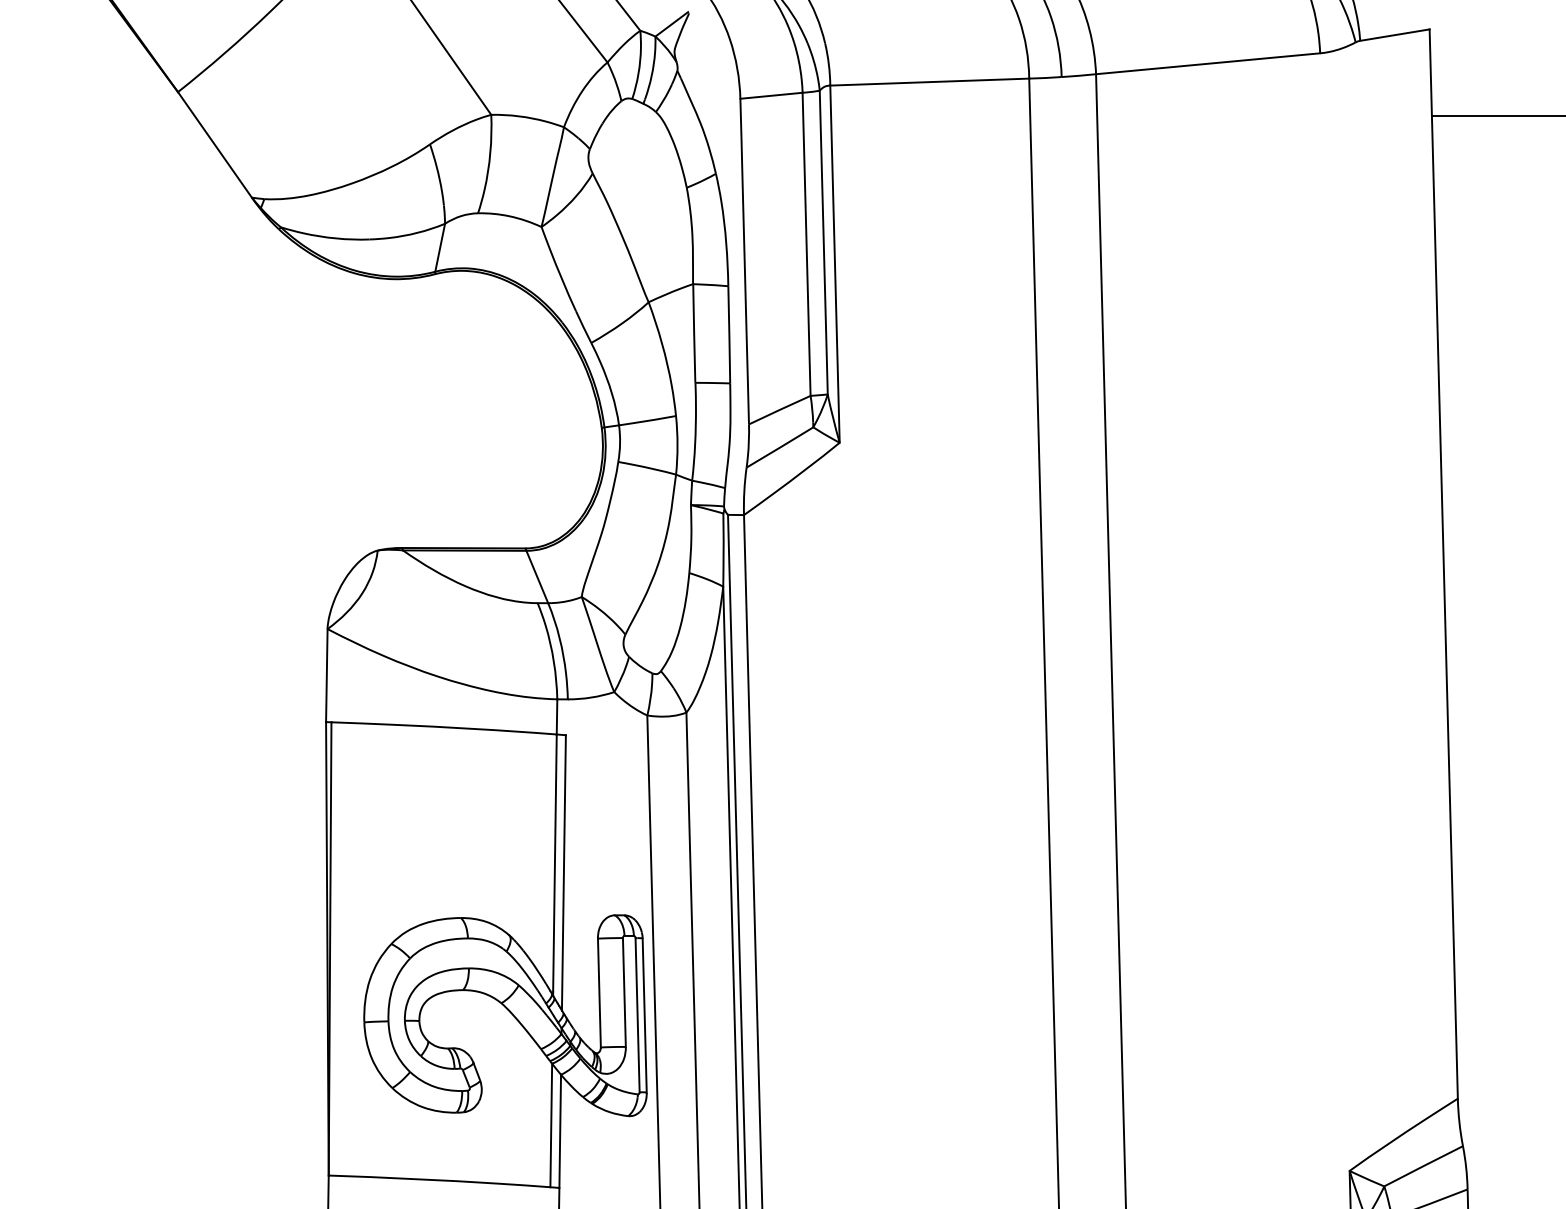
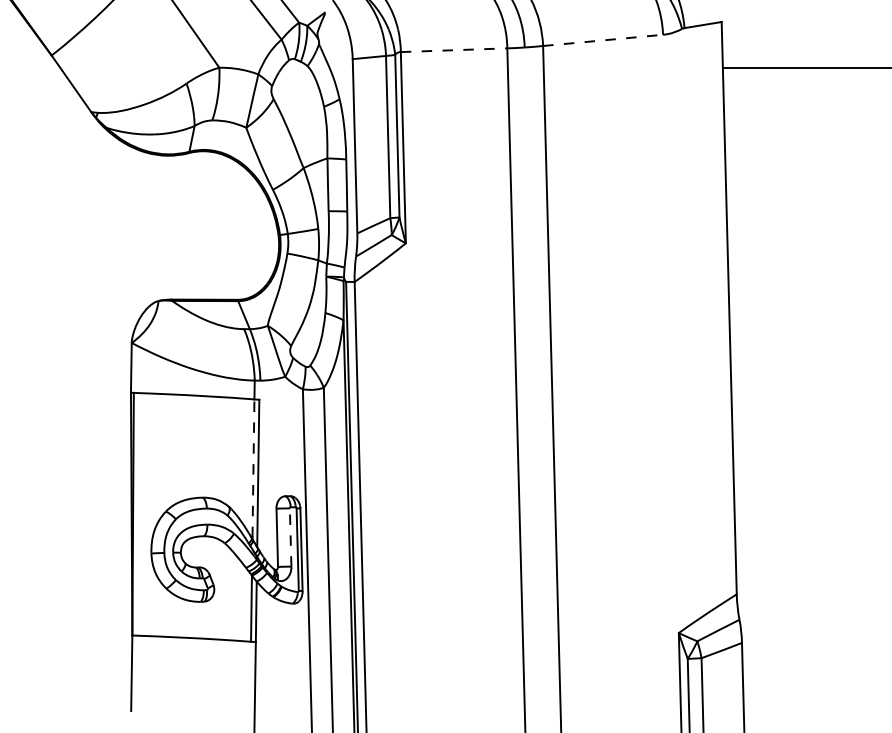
line: (1208, 63) -> (603, 40), solid -> dashed
line: (930, 82) -> (454, 50), solid -> dashed
line: (555, 863) -> (253, 468), solid -> dashed
line: (624, 992) -> (290, 537), solid -> dashed

